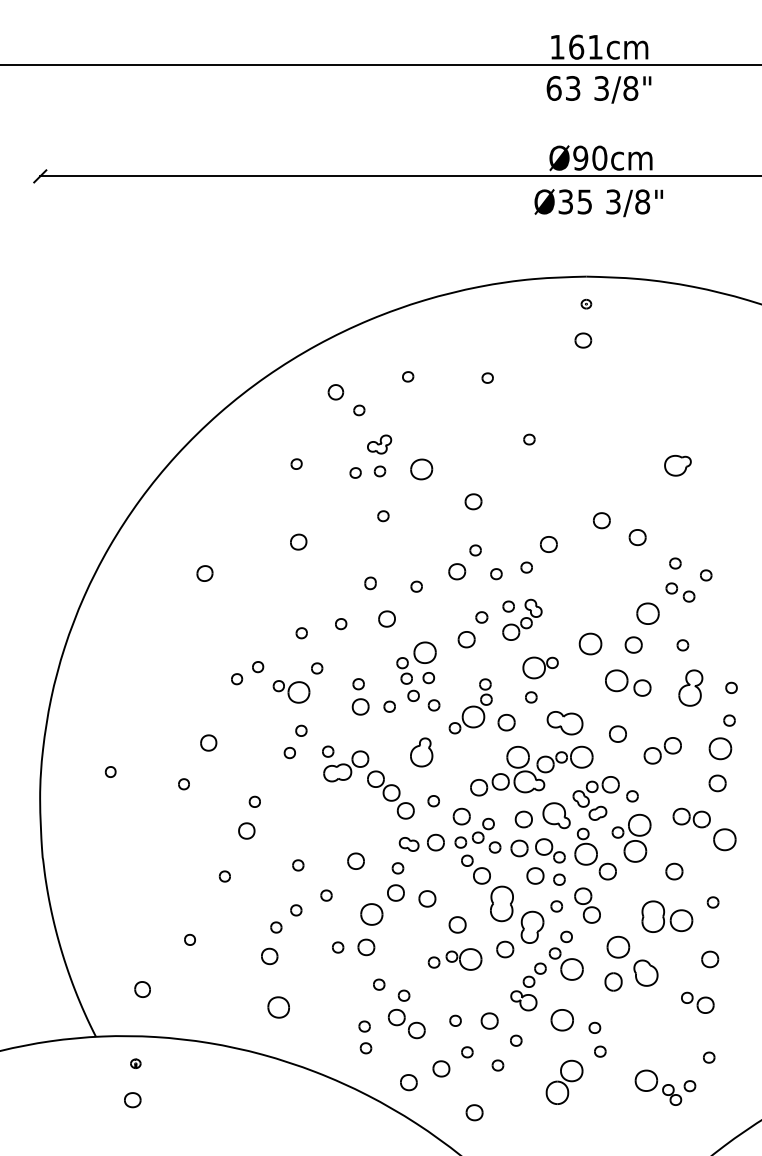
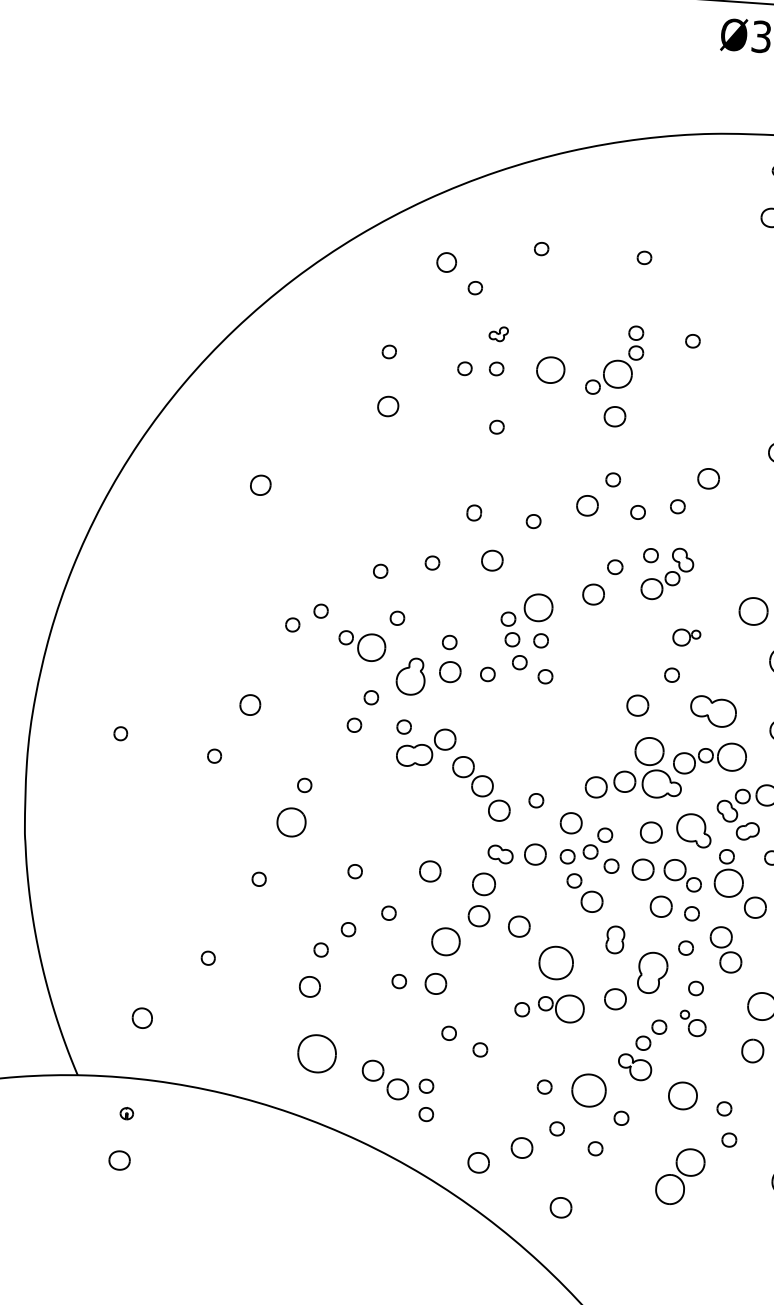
part: (379, 444) -> (498, 334), size x0.6
part: (298, 541) -> (388, 405), moved
part: (540, 667) -> (686, 637), size x0.6
part: (470, 706) -> (614, 360), moved
part: (421, 752) -> (410, 676), moved
part: (246, 830) -> (291, 821), size x1.4
part: (397, 868) -> (483, 884), size x1.6
part: (501, 903) -> (614, 939), size x0.6
part: (457, 924) -> (555, 962), size x1.6
part: (565, 963) -> (692, 1022), size x0.6
part: (278, 1007) -> (316, 1053), size x1.4
part: (489, 1020) -> (588, 1089), size x1.6
part: (406, 1023) -> (385, 1079), moved

